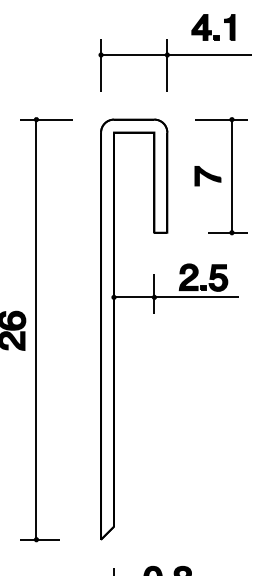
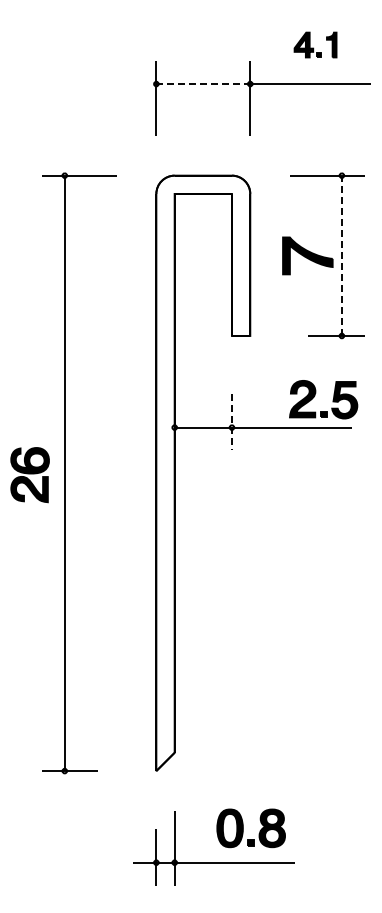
part: (213, 27) -> (315, 44), size x0.7
line: (134, 55) -> (203, 84), solid -> dashed
part: (207, 175) -> (307, 255), size x1.4
line: (231, 175) -> (341, 255), solid -> dashed
part: (197, 274) -> (315, 395), moved
line: (154, 293) -> (231, 422), solid -> dashed

